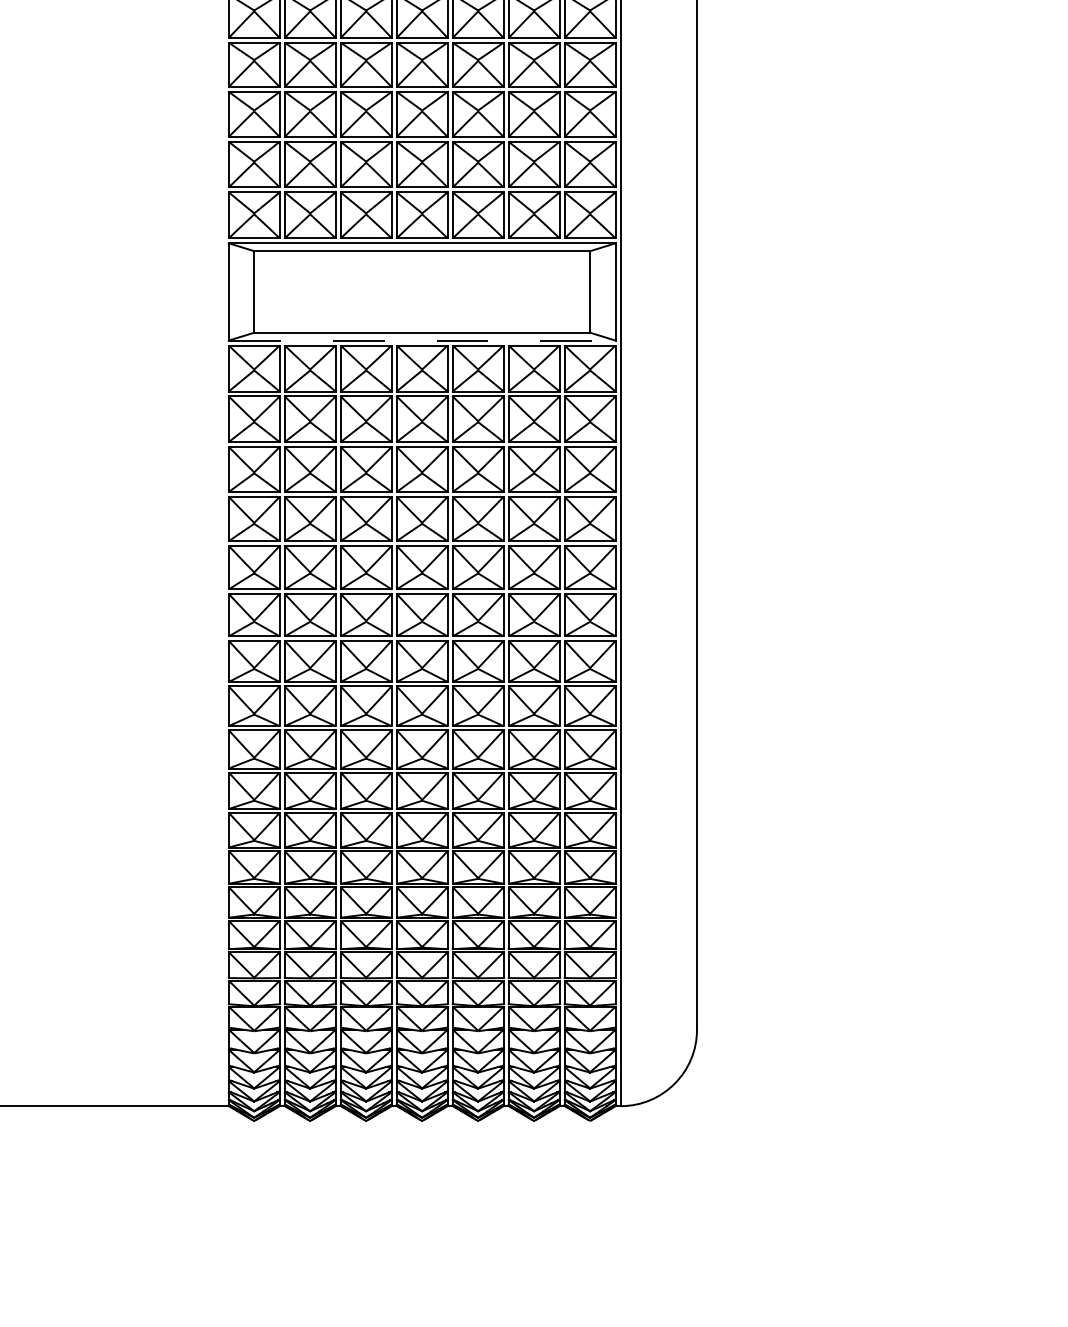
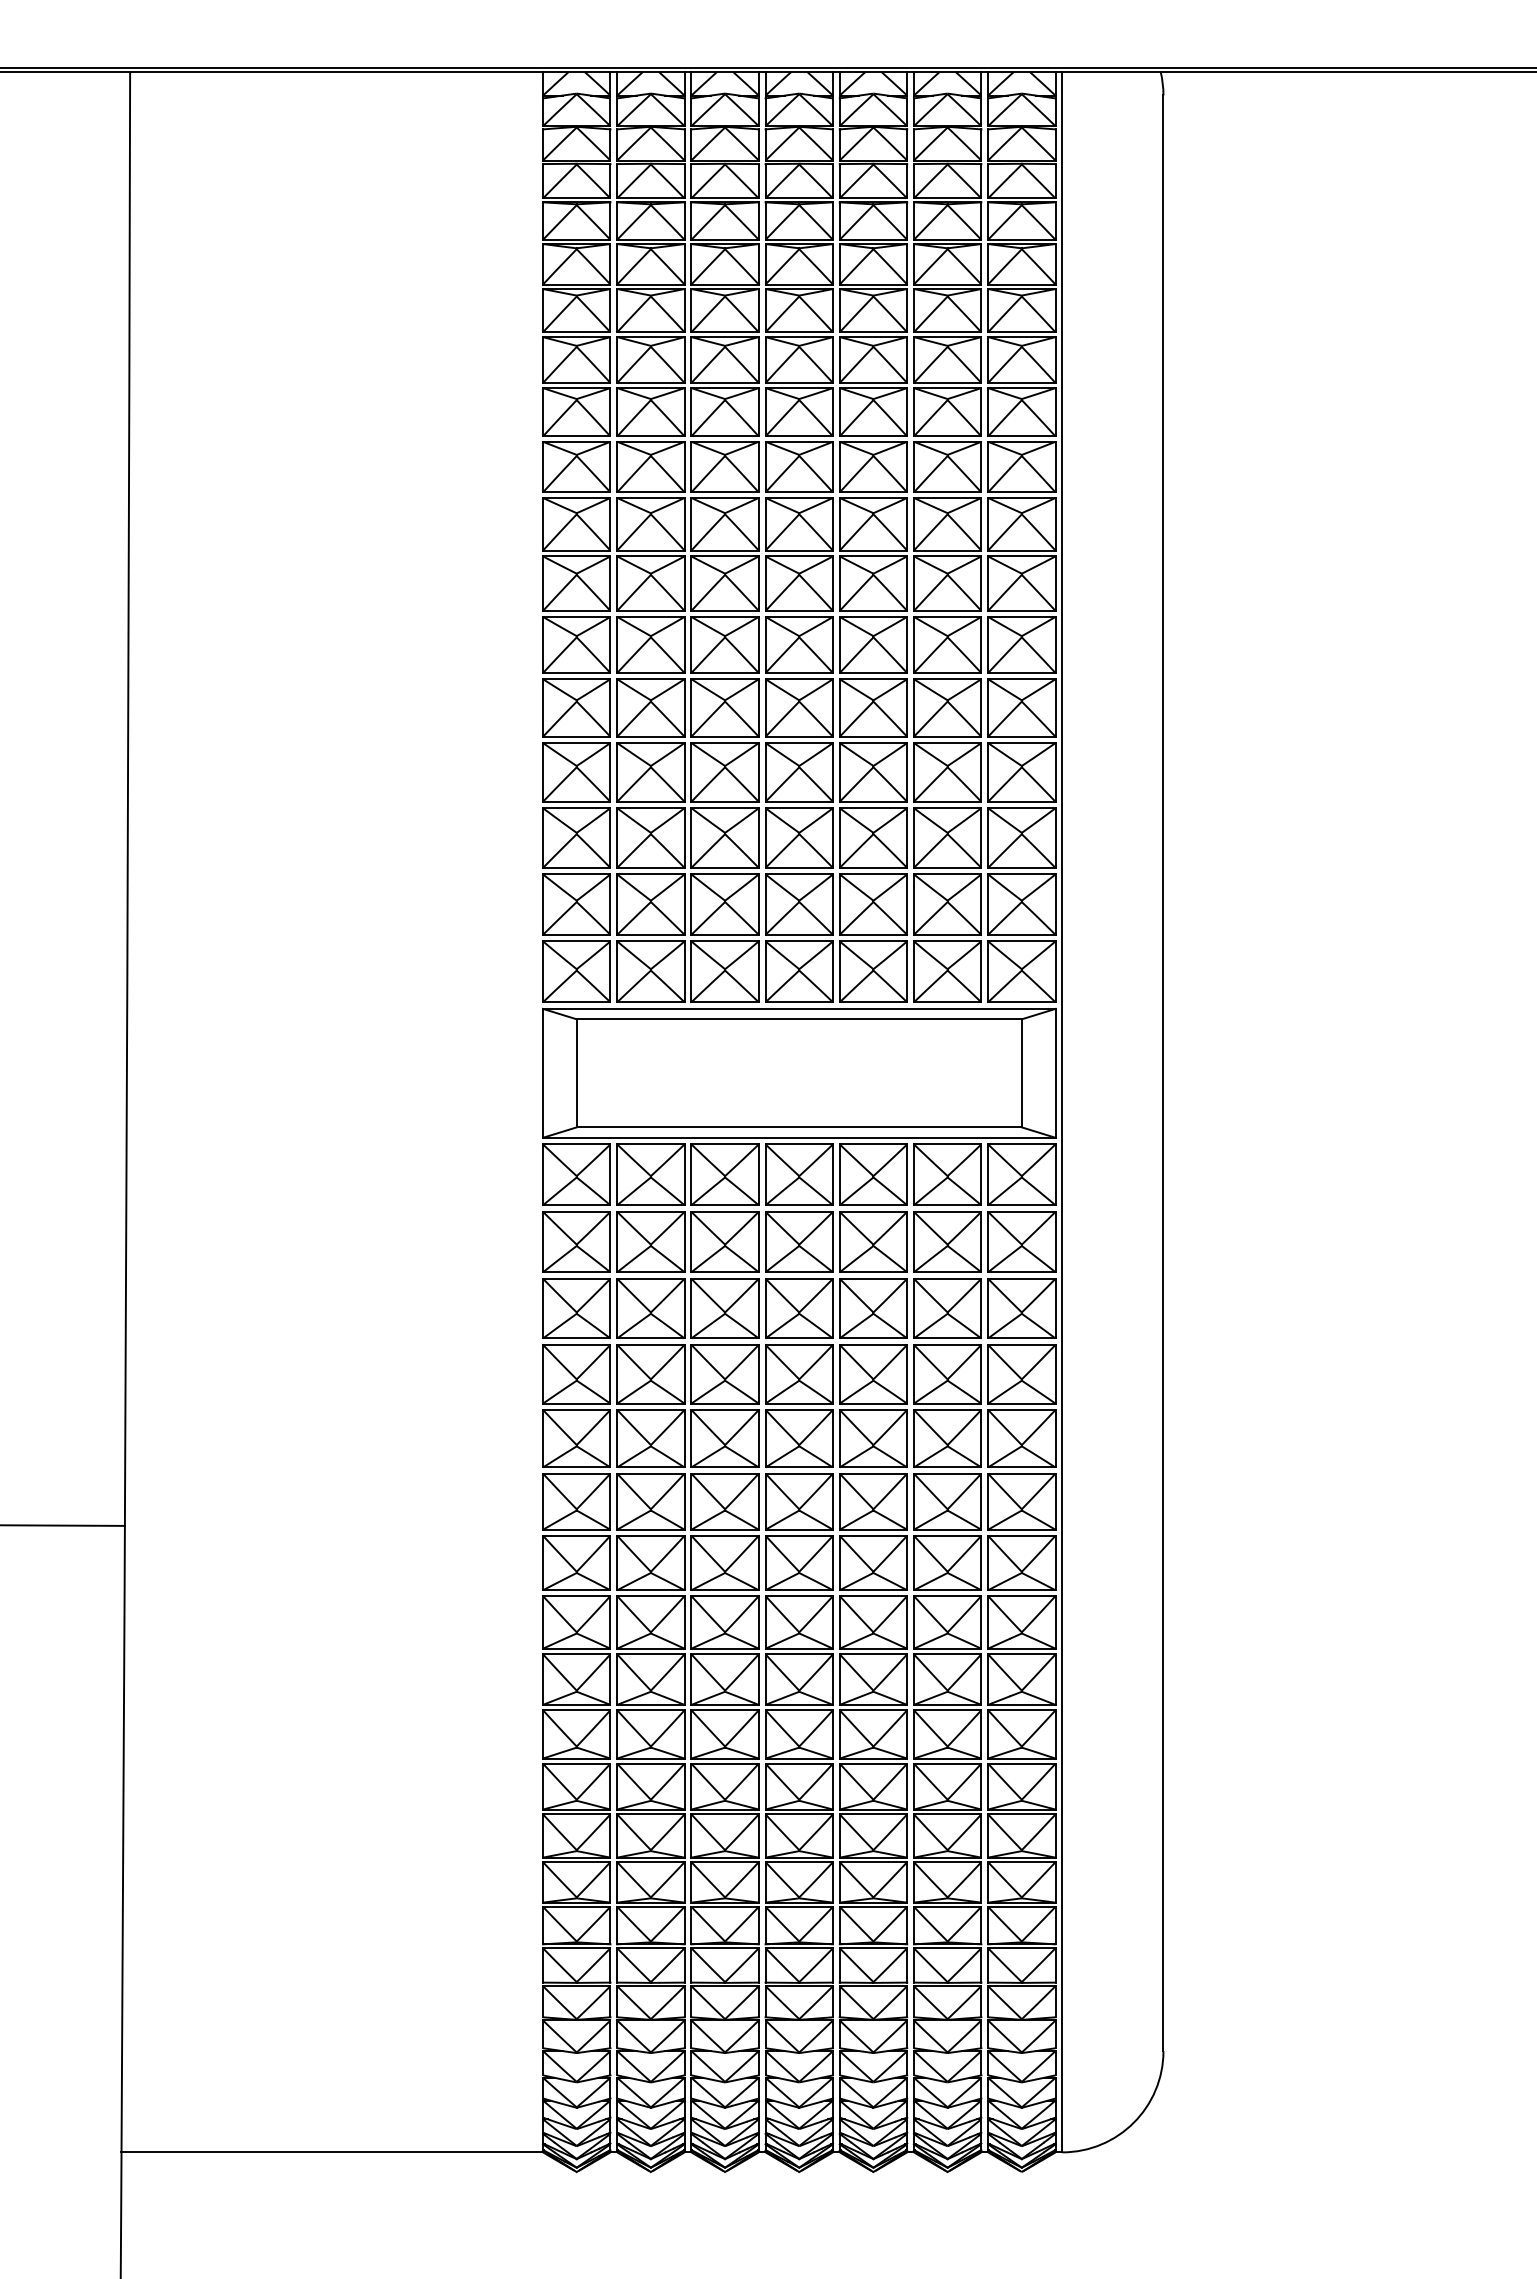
line: (422, 340) -> (799, 1137), dashed -> solid

